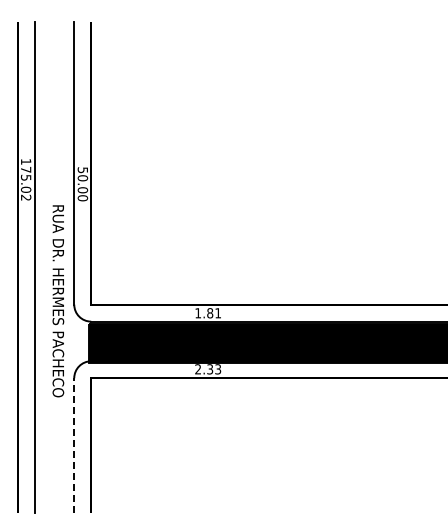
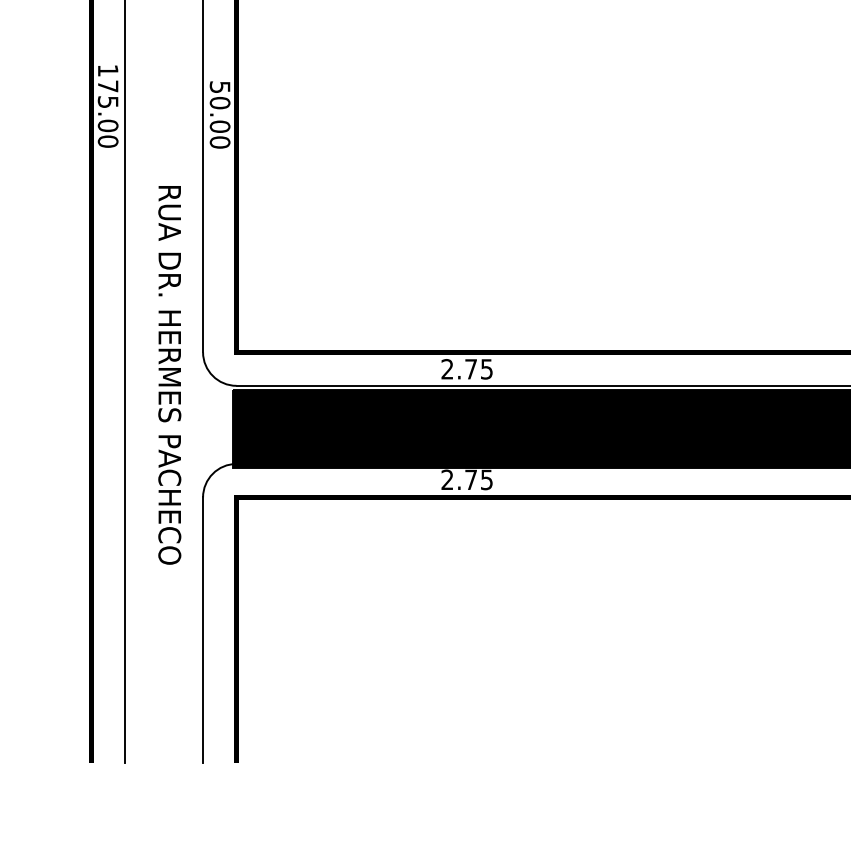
text: (26, 197) -> (108, 141), 175.02 -> 175.00
text: (58, 301) -> (170, 375), moved
text: (208, 313) -> (467, 369), 1.81 -> 2.75
text: (213, 369) -> (477, 480), 2.33 -> 2.75
line: (74, 445) -> (203, 630), dashed -> solid

